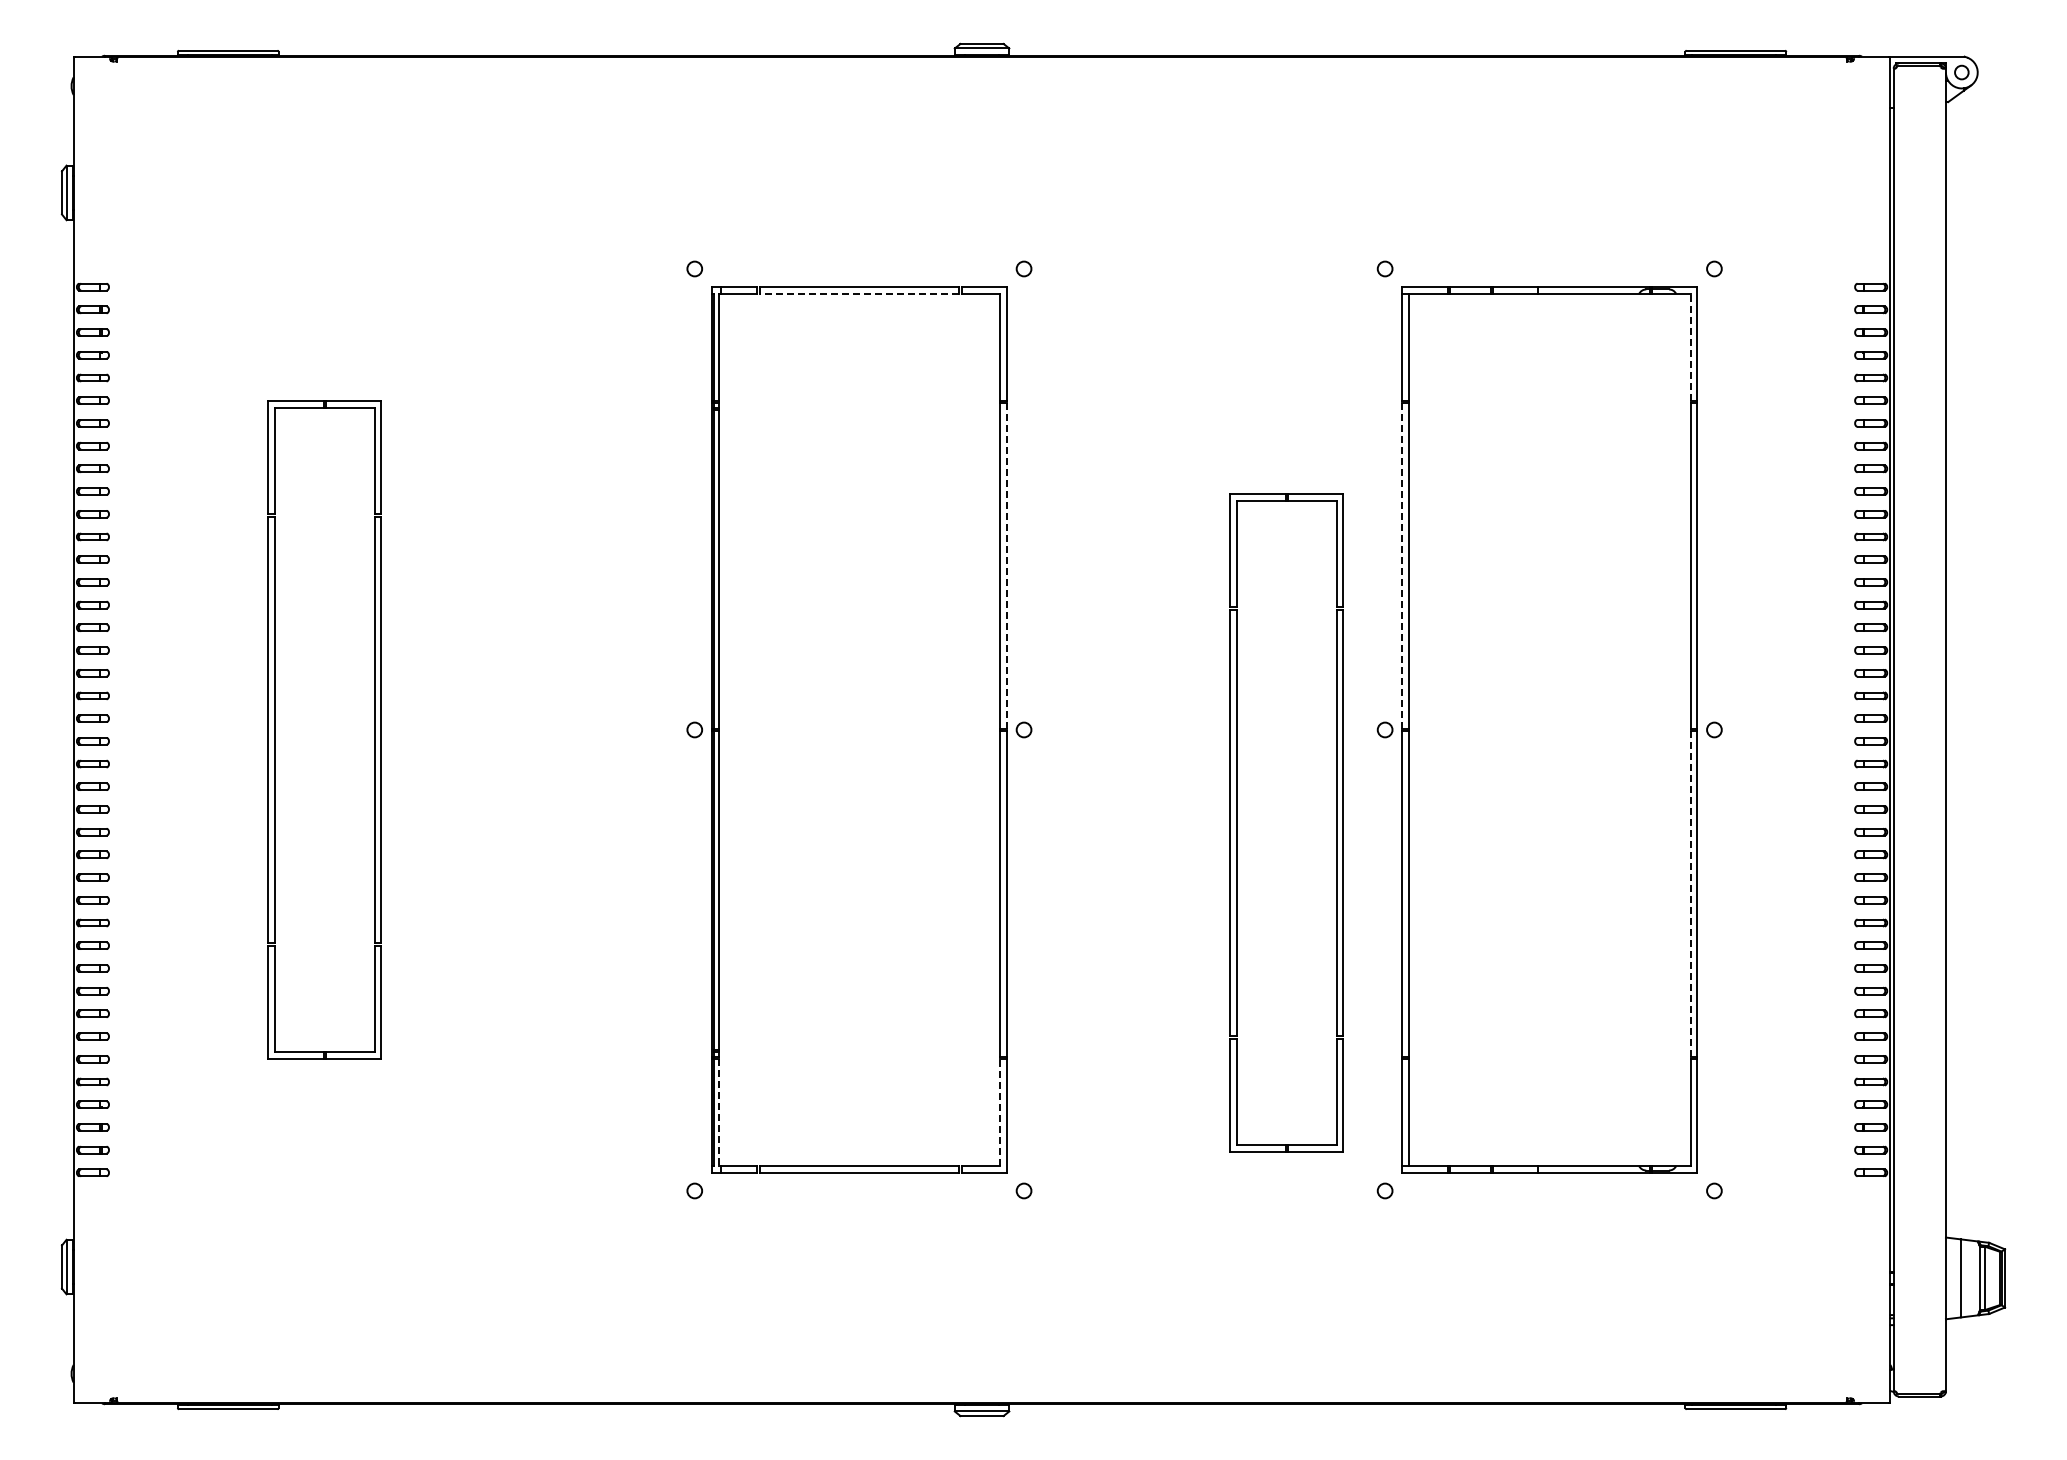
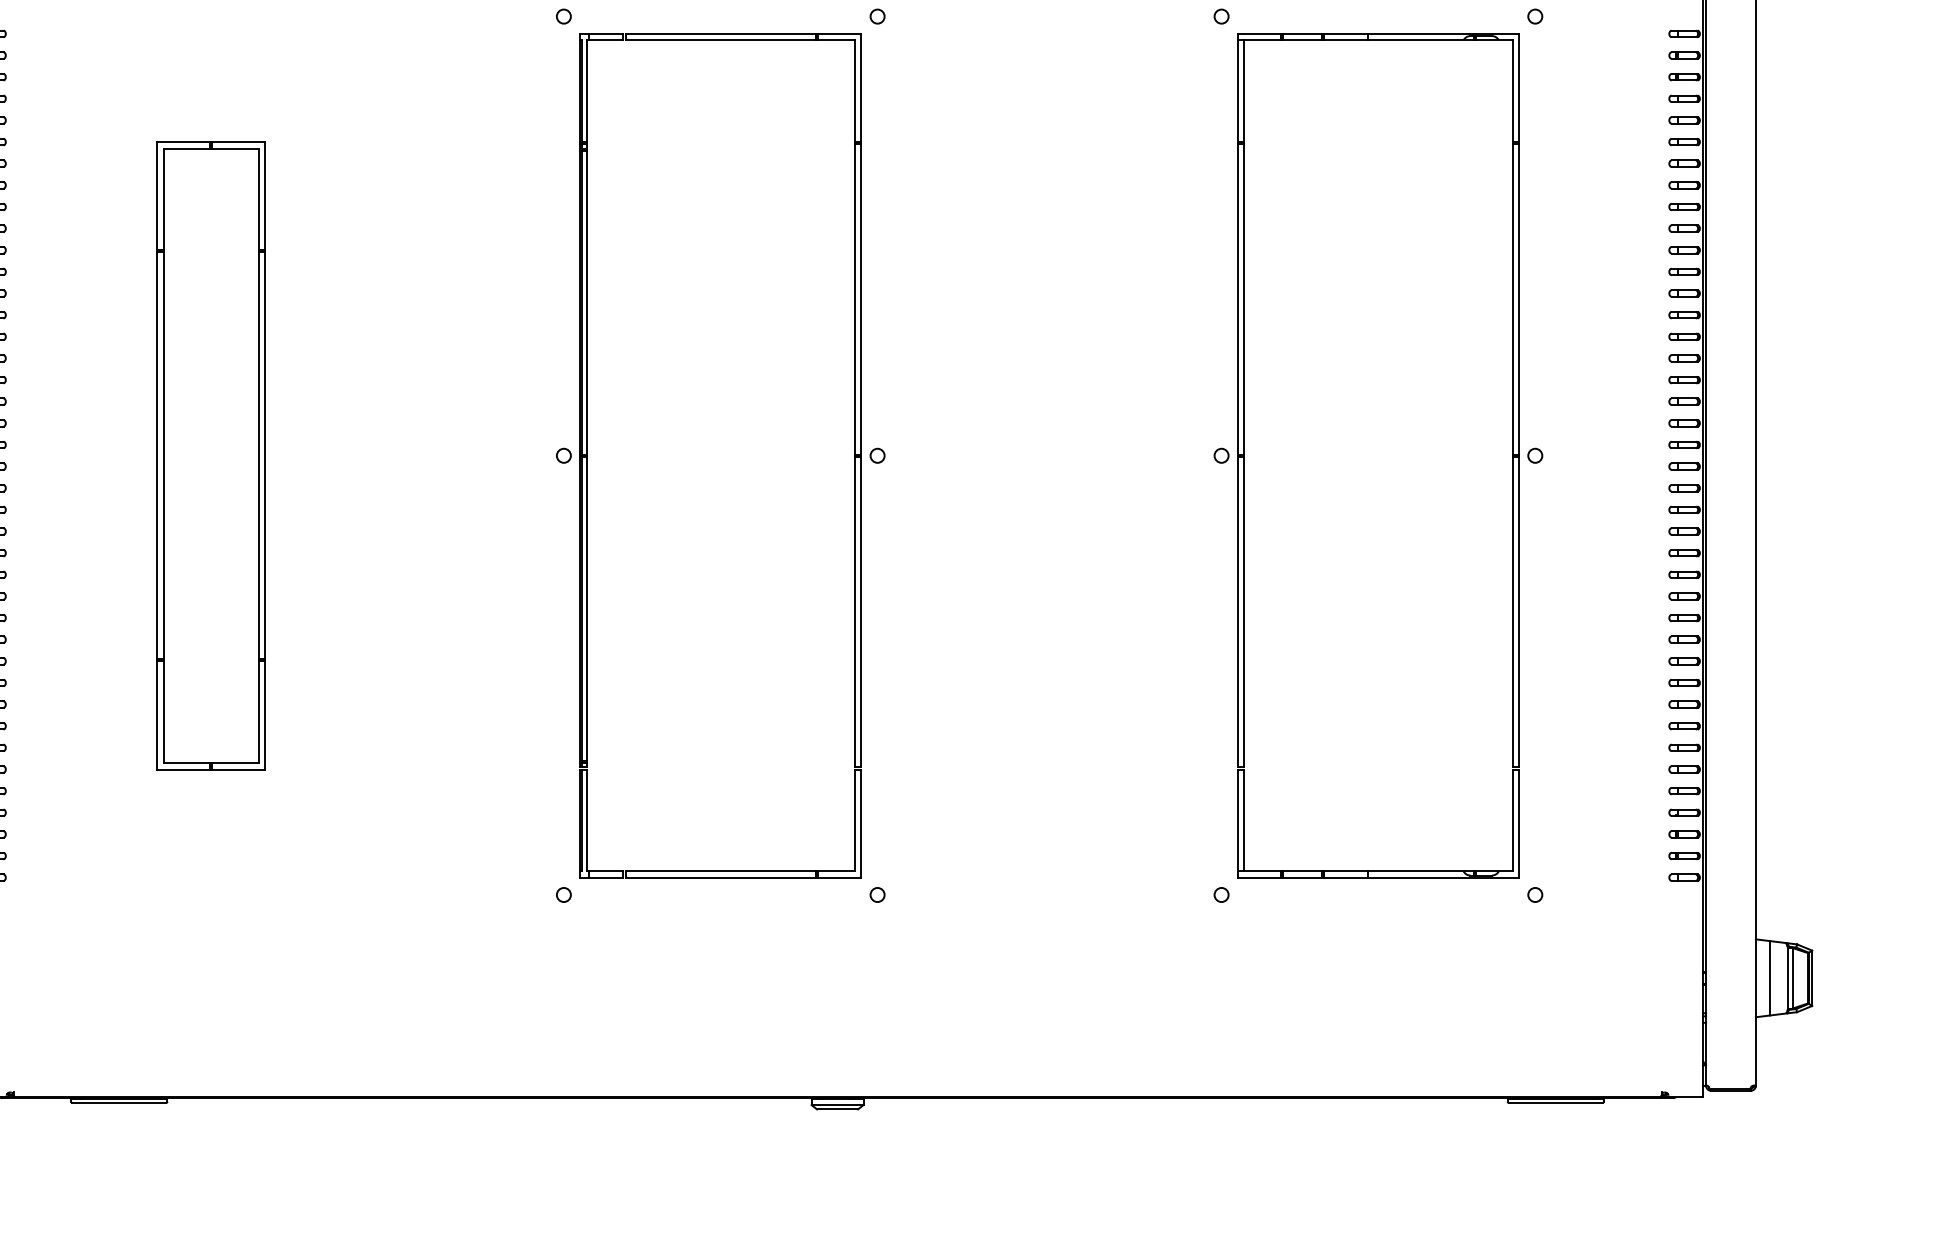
line: (859, 293) -> (720, 39), dashed -> solid
line: (1690, 346) -> (1512, 90), dashed -> solid
line: (1007, 565) -> (861, 299), dashed -> solid
line: (1402, 565) -> (1238, 299), dashed -> solid
part: (1237, 822) -> (1080, 543), removed
line: (1690, 894) -> (1512, 612), dashed -> solid
line: (1000, 1112) -> (855, 820), dashed -> solid
line: (718, 1113) -> (586, 821), dashed -> solid

